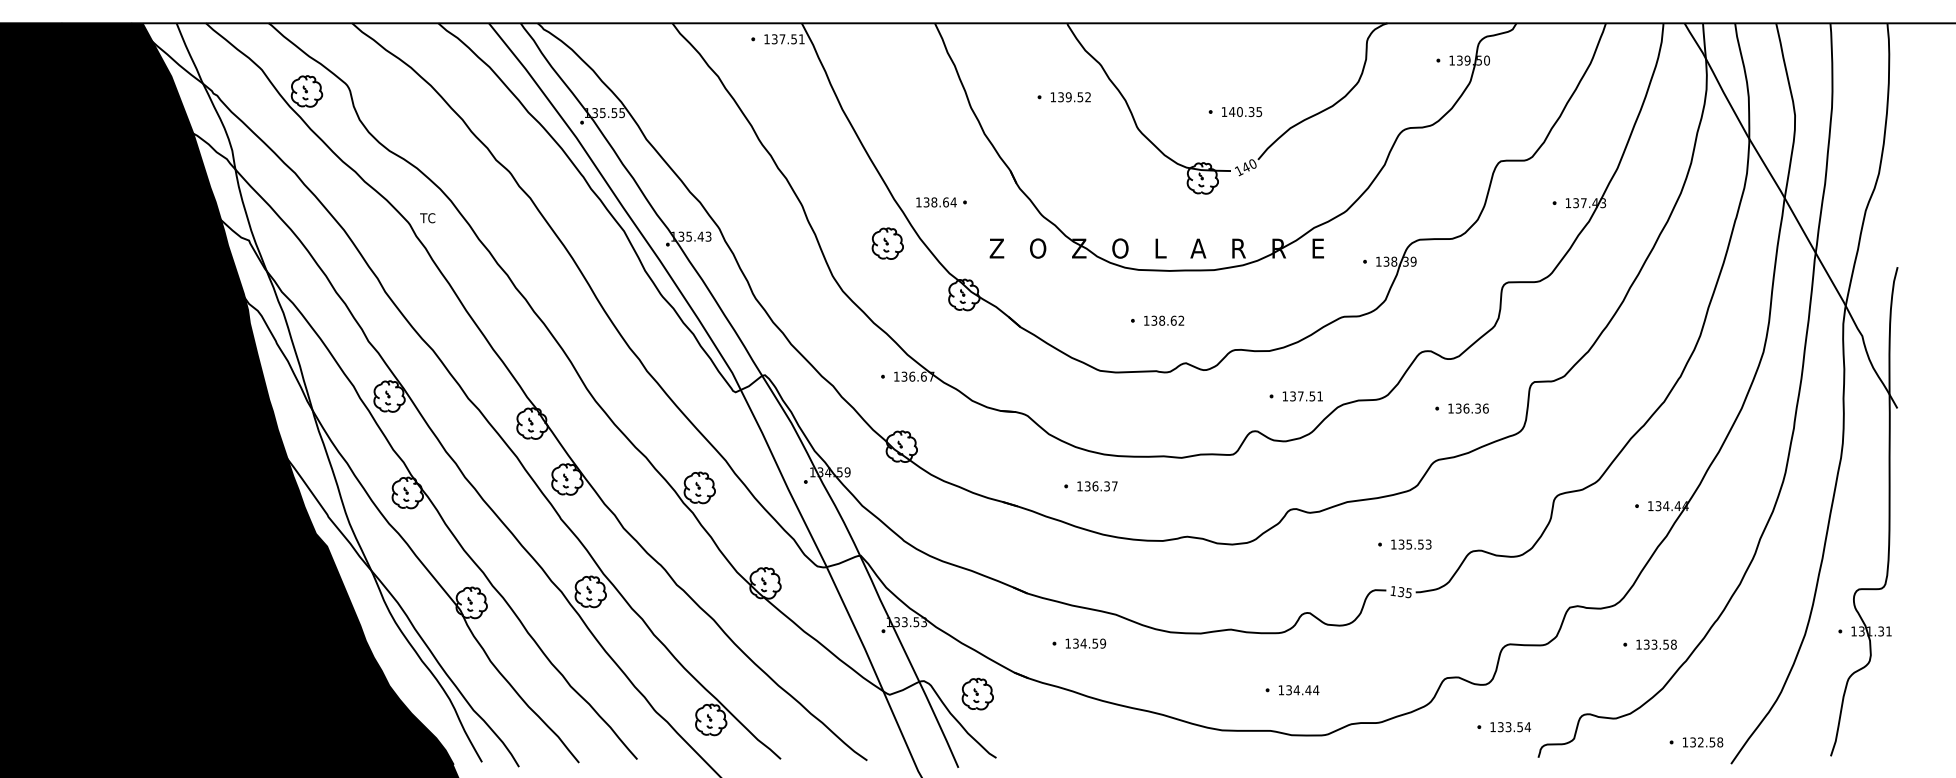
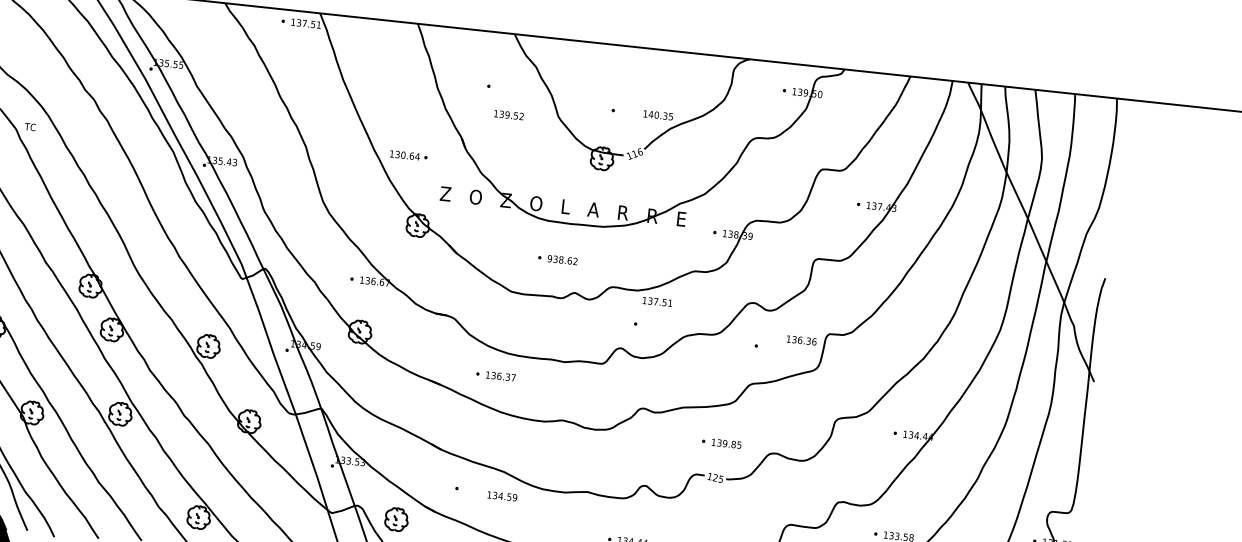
text: (1070, 97) -> (508, 115), moved
text: (1242, 112) -> (658, 115), moved
text: (1249, 165) -> (637, 152), 140 -> 116
text: (934, 202) -> (403, 155), 138.64 -> 130.64
part: (887, 243) -> (365, 181), removed
text: (1146, 320) -> (549, 258), 138.62 -> 938.62
text: (1302, 396) -> (657, 301), moved
text: (1468, 408) -> (801, 340), moved
text: (1418, 544) -> (731, 444), 135.53 -> 139.85
text: (1401, 592) -> (715, 478), 135 -> 125
text: (1085, 643) -> (502, 496), moved

